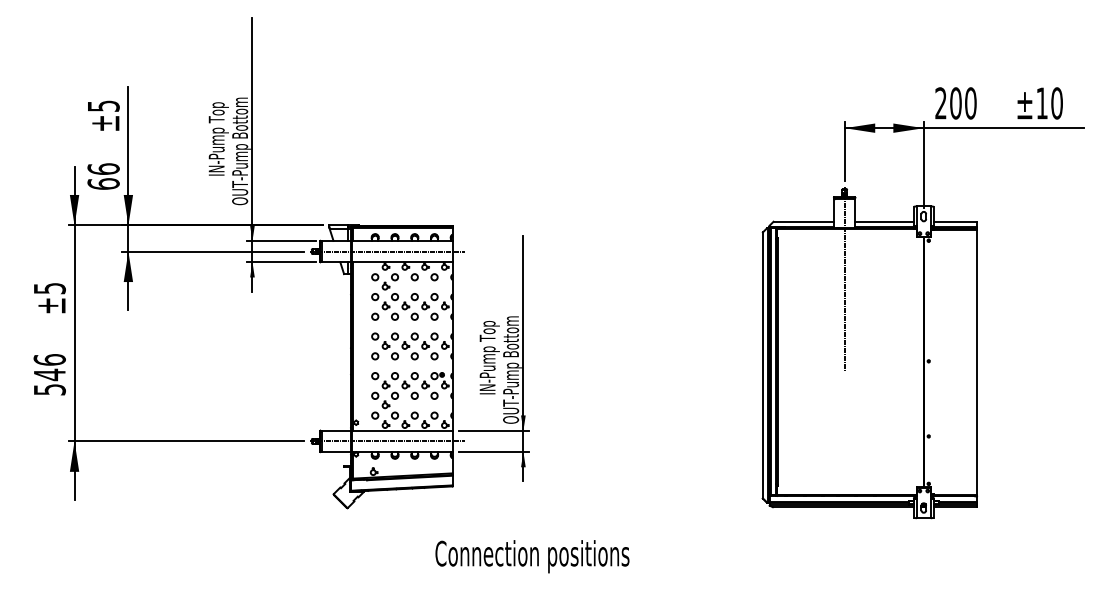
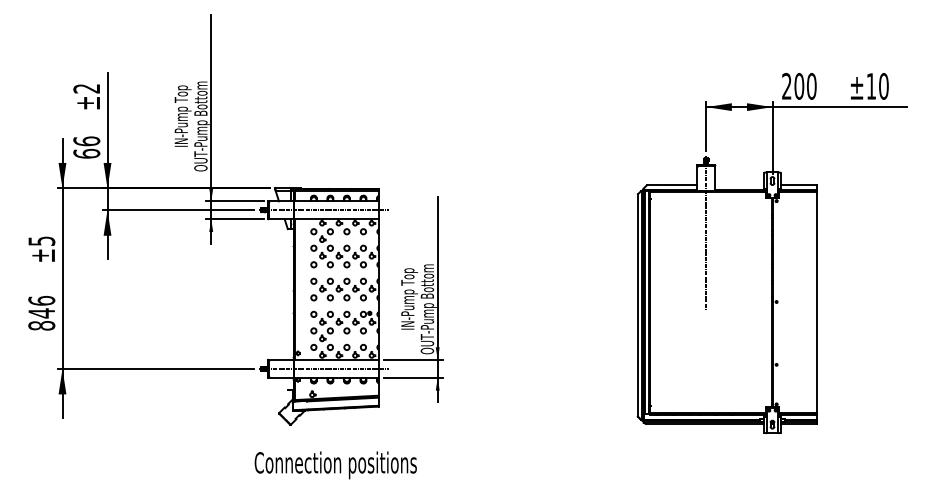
text: (103, 105) -> (86, 88), ±5 -> ±2
line: (884, 221) -> (739, 185), removed
text: (49, 389) -> (41, 325), 546 -> 846
text: (532, 556) -> (335, 465), moved

